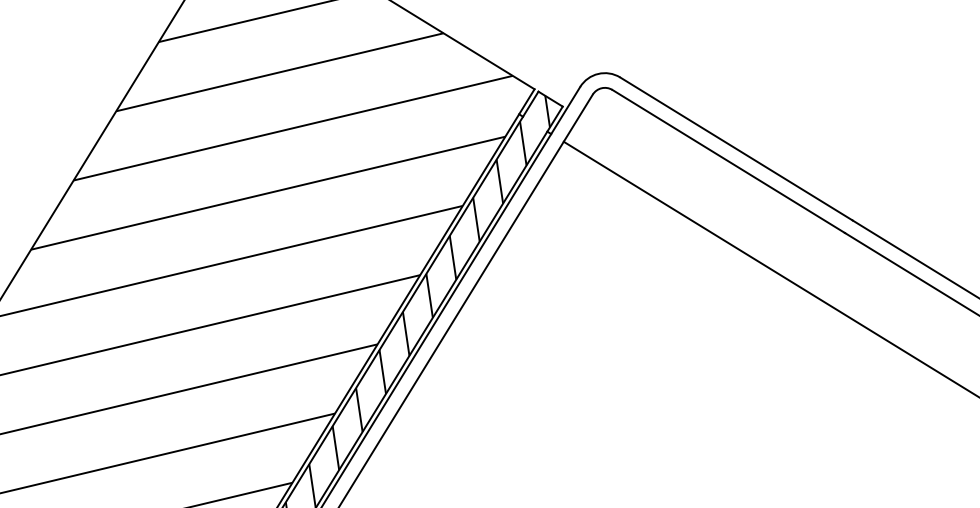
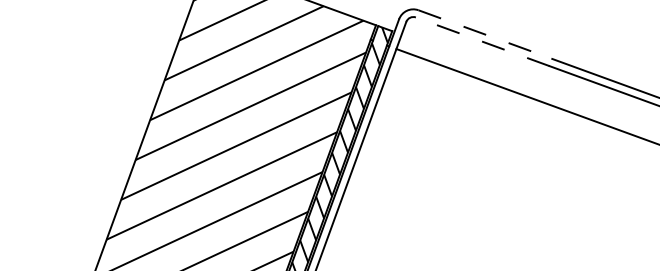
line: (736, 148) -> (485, 34), solid -> dashed
line: (728, 160) -> (482, 41), solid -> dashed

